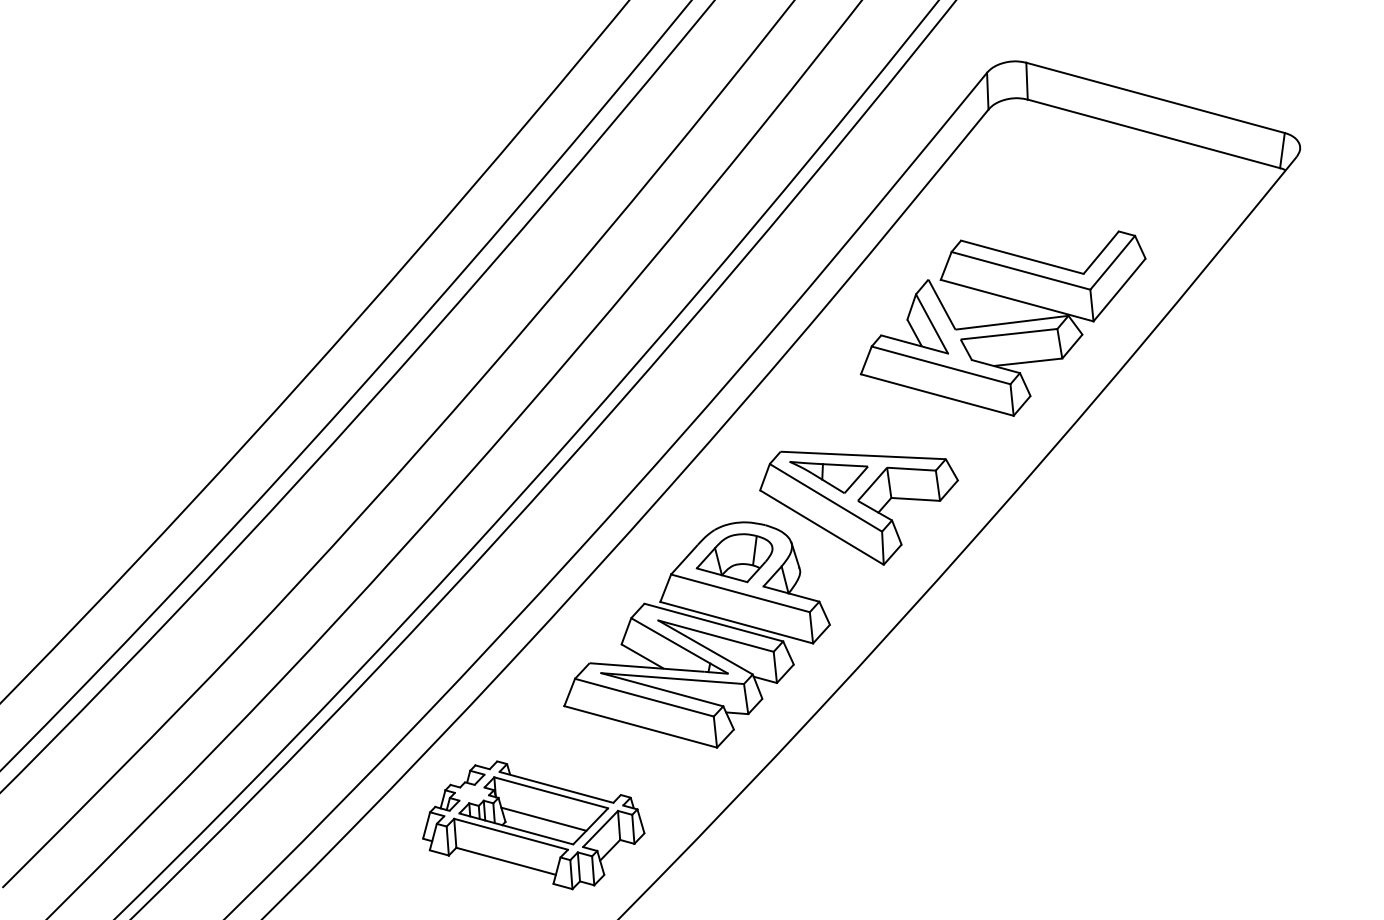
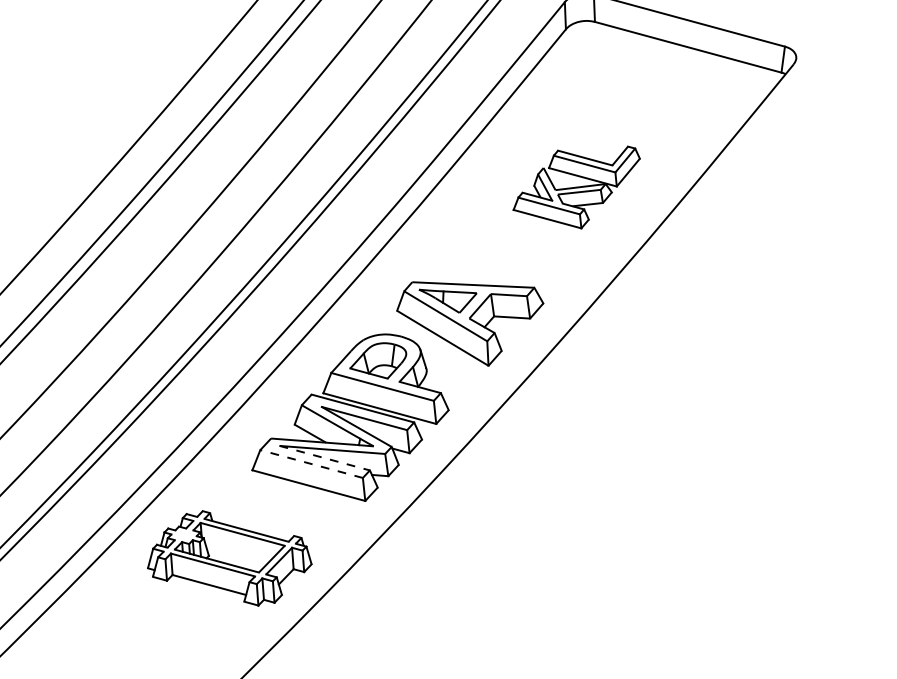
part: (1002, 323) -> (576, 187), size x0.6
line: (662, 689) -> (324, 457), solid -> dashed
line: (644, 697) -> (311, 463), solid -> dashed
line: (543, 818) -> (236, 553), removed

